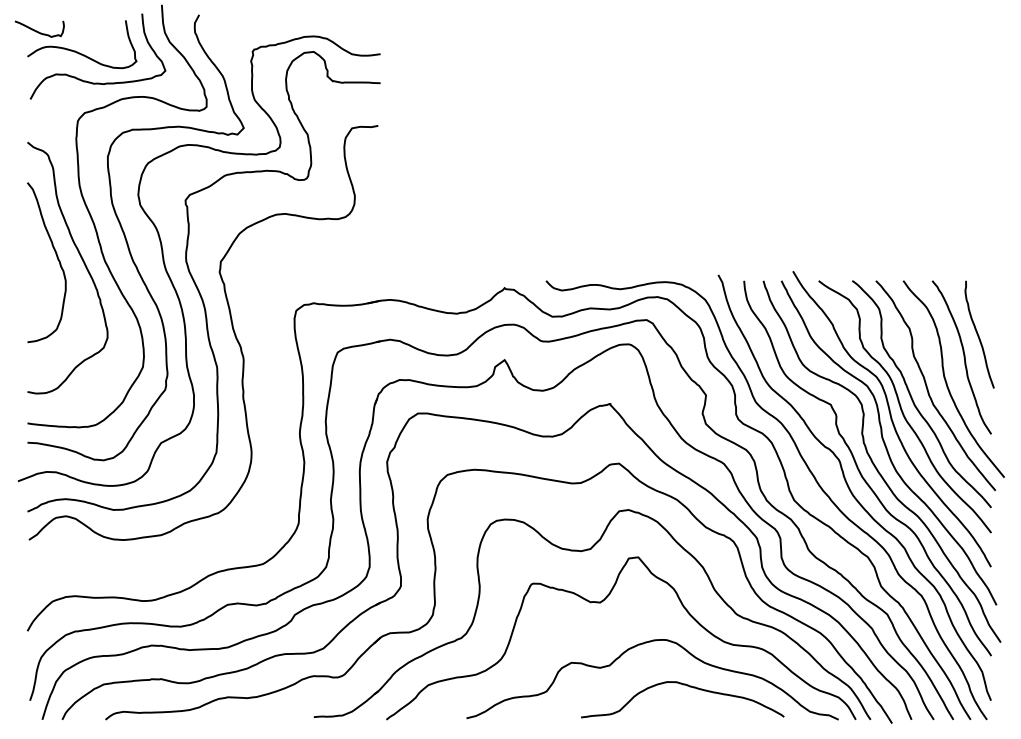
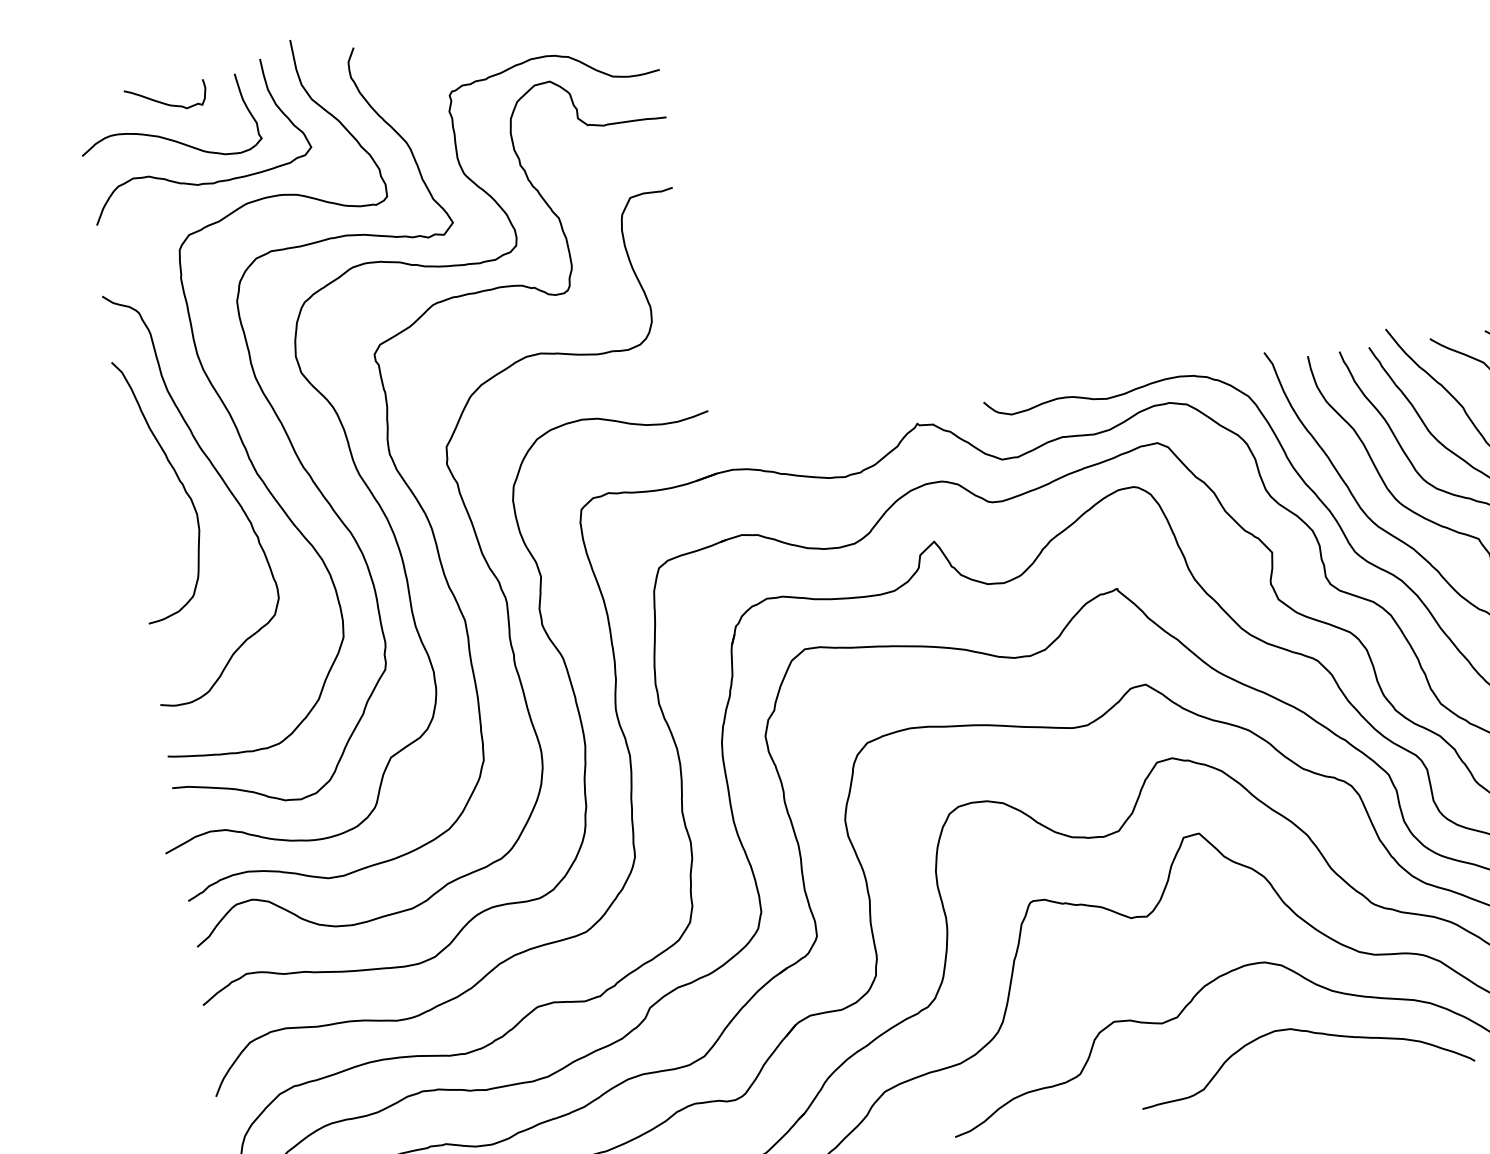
curve: (39, 31) -> (166, 102), moved
curve: (264, 384) -> (546, 637), added

